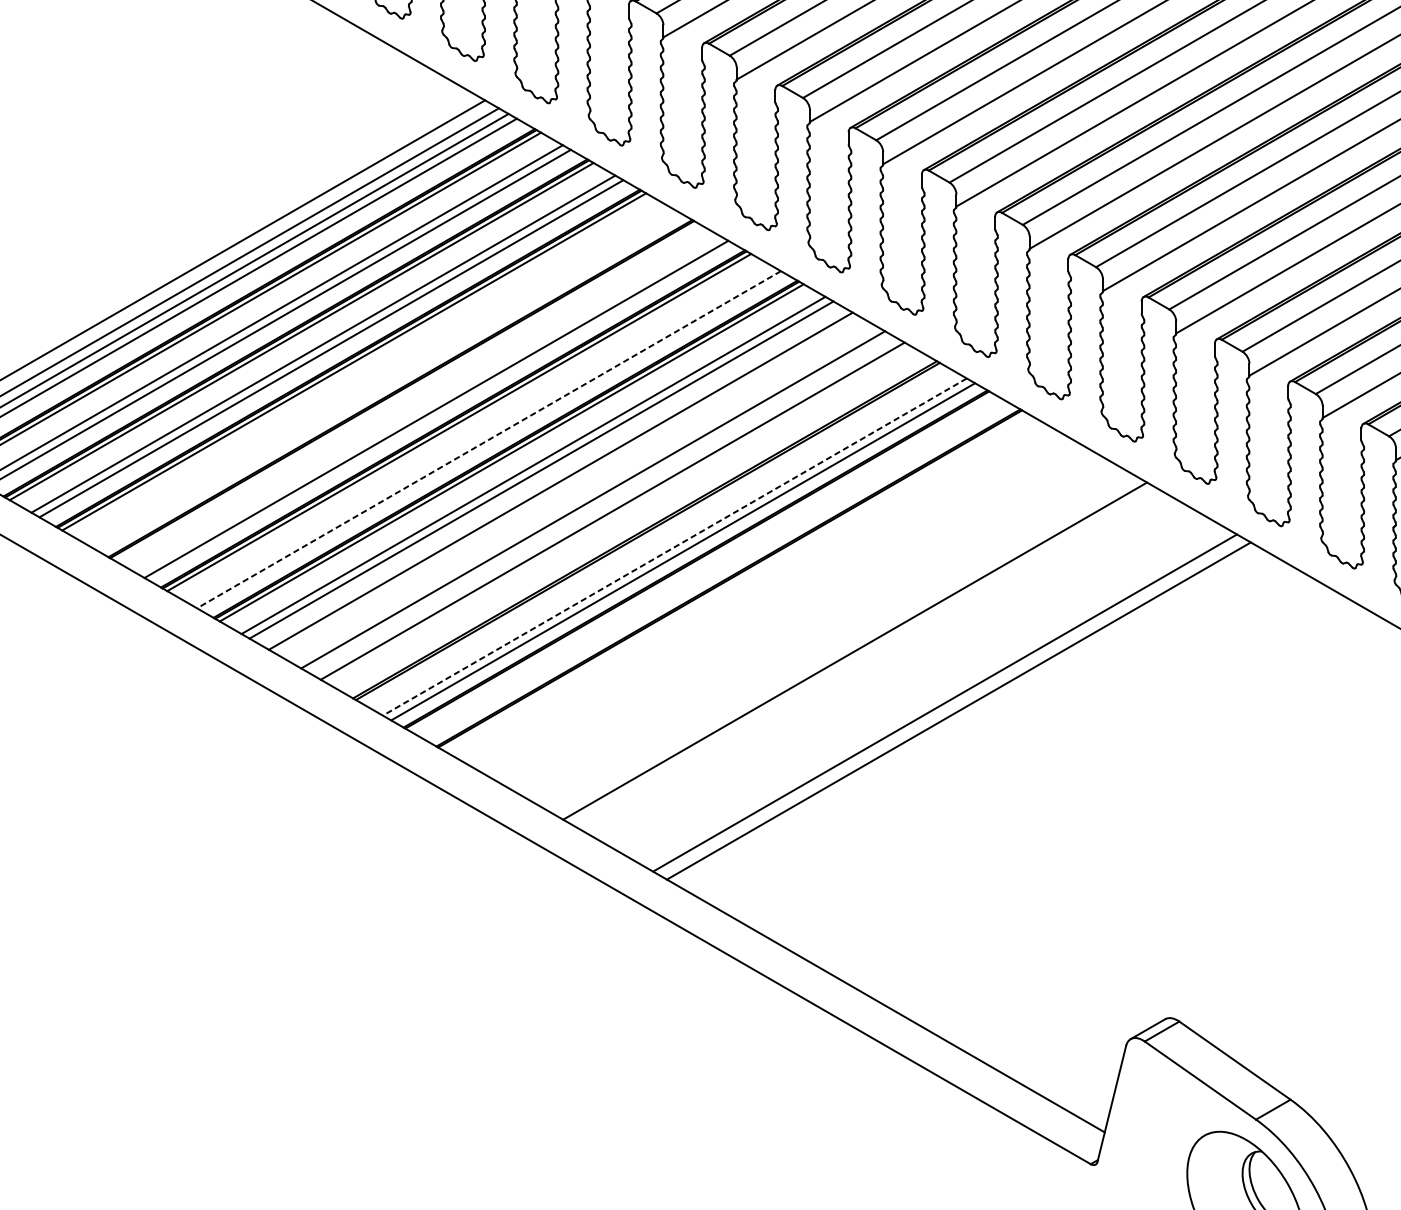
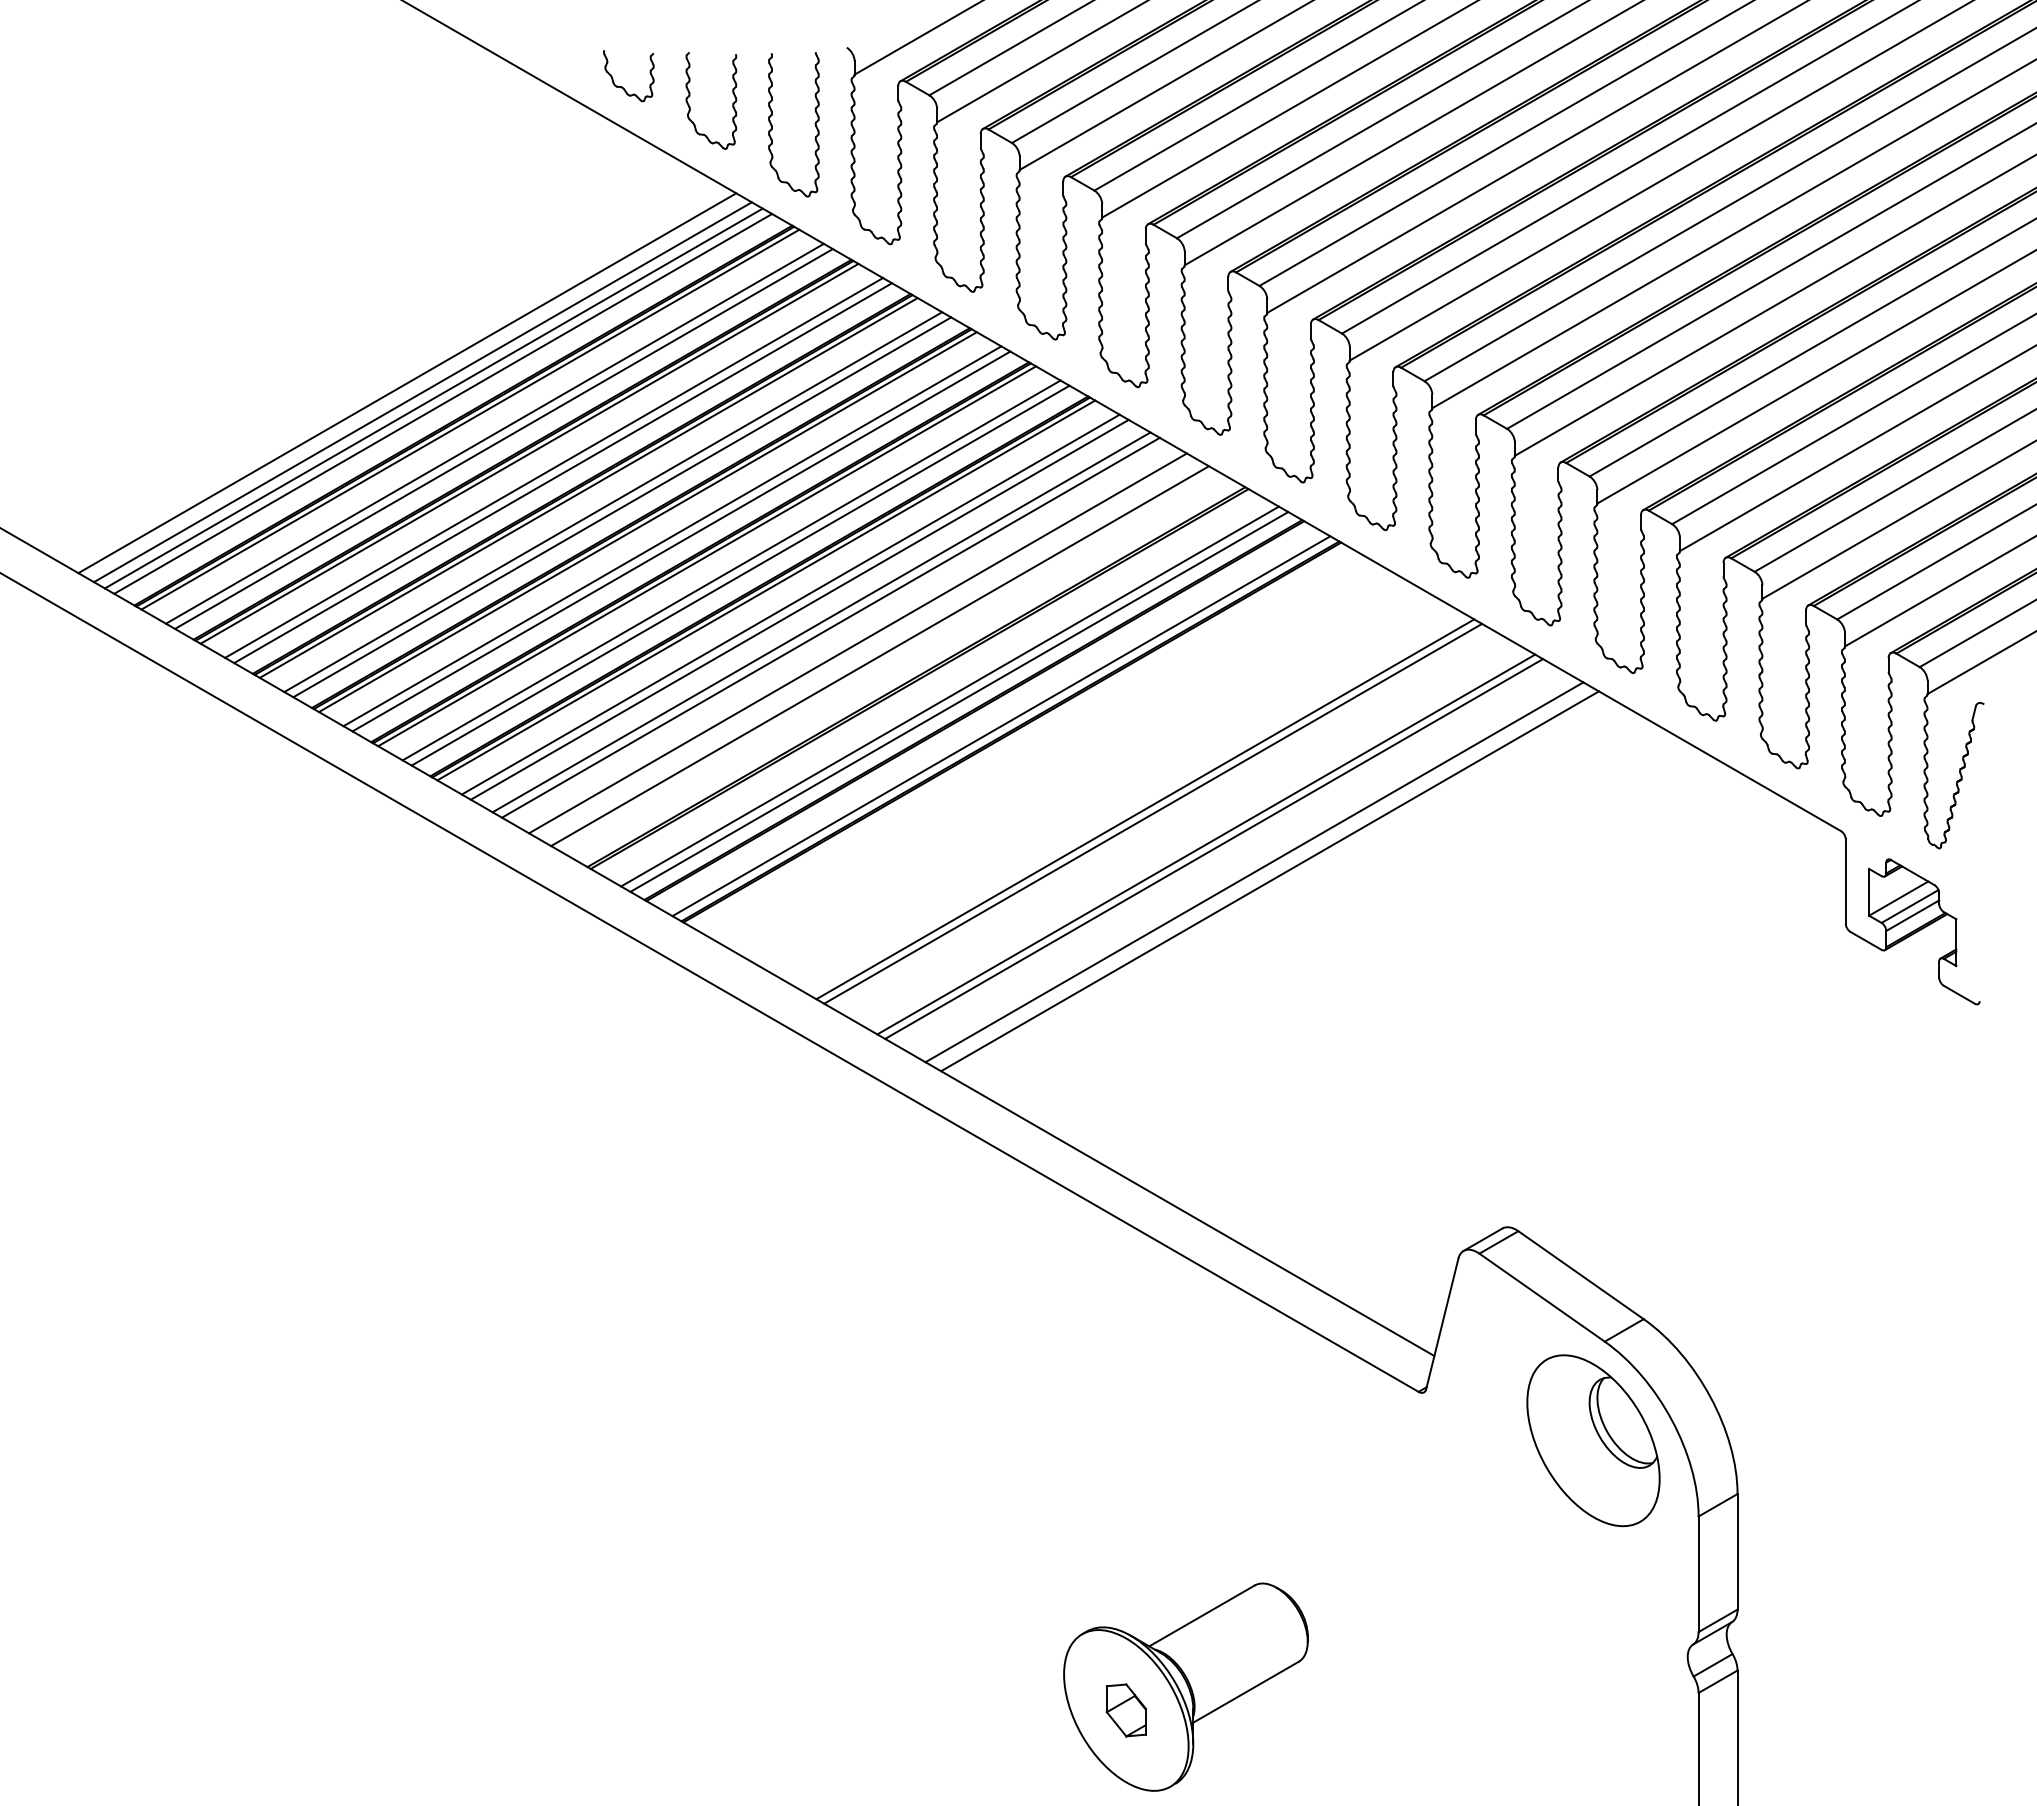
line: (376, 374) -> (613, 502), added
line: (384, 379) -> (622, 507), added
line: (406, 392) -> (647, 522), added
line: (428, 404) -> (672, 536), added
line: (480, 435) -> (731, 570), added
line: (488, 439) -> (740, 575), dashed -> solid
line: (568, 485) -> (830, 627), added
line: (675, 547) -> (950, 696), dashed -> solid
line: (720, 573) -> (1001, 726), added
line: (848, 647) -> (1145, 809), added
line: (902, 678) -> (1206, 844), added
line: (909, 681) -> (1214, 848), added

